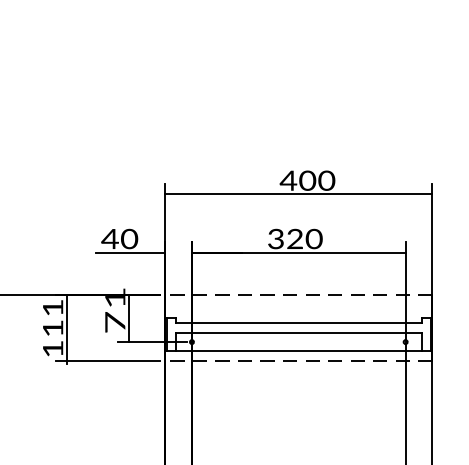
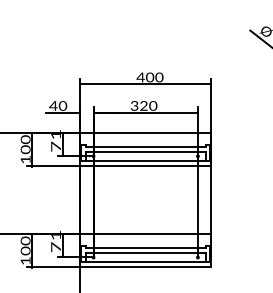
line: (298, 295) -> (145, 133), dashed -> solid
text: (52, 317) -> (25, 144), 111 -> 100
line: (298, 360) -> (145, 165), dashed -> solid

